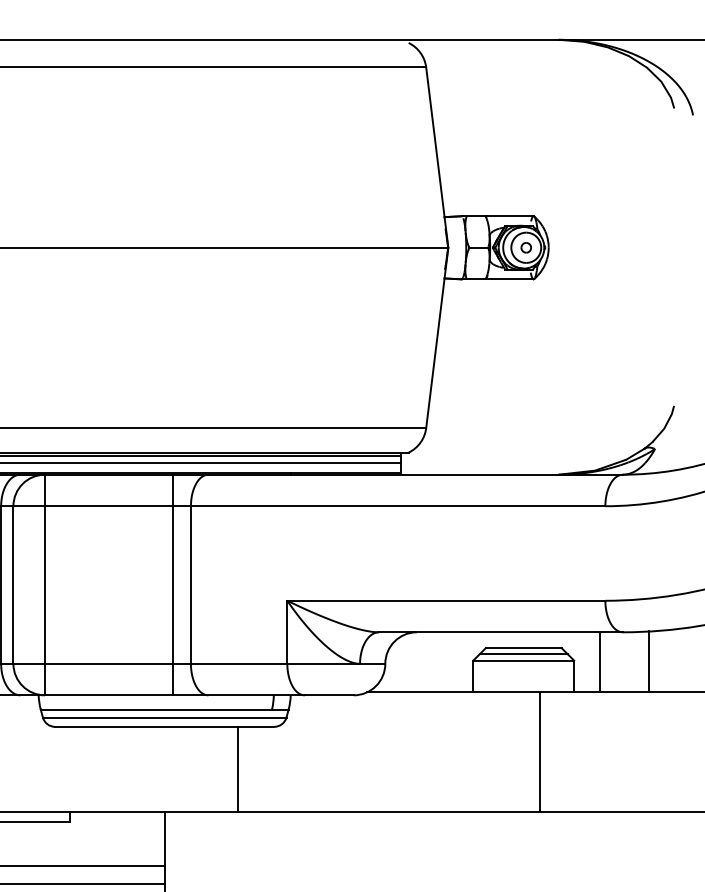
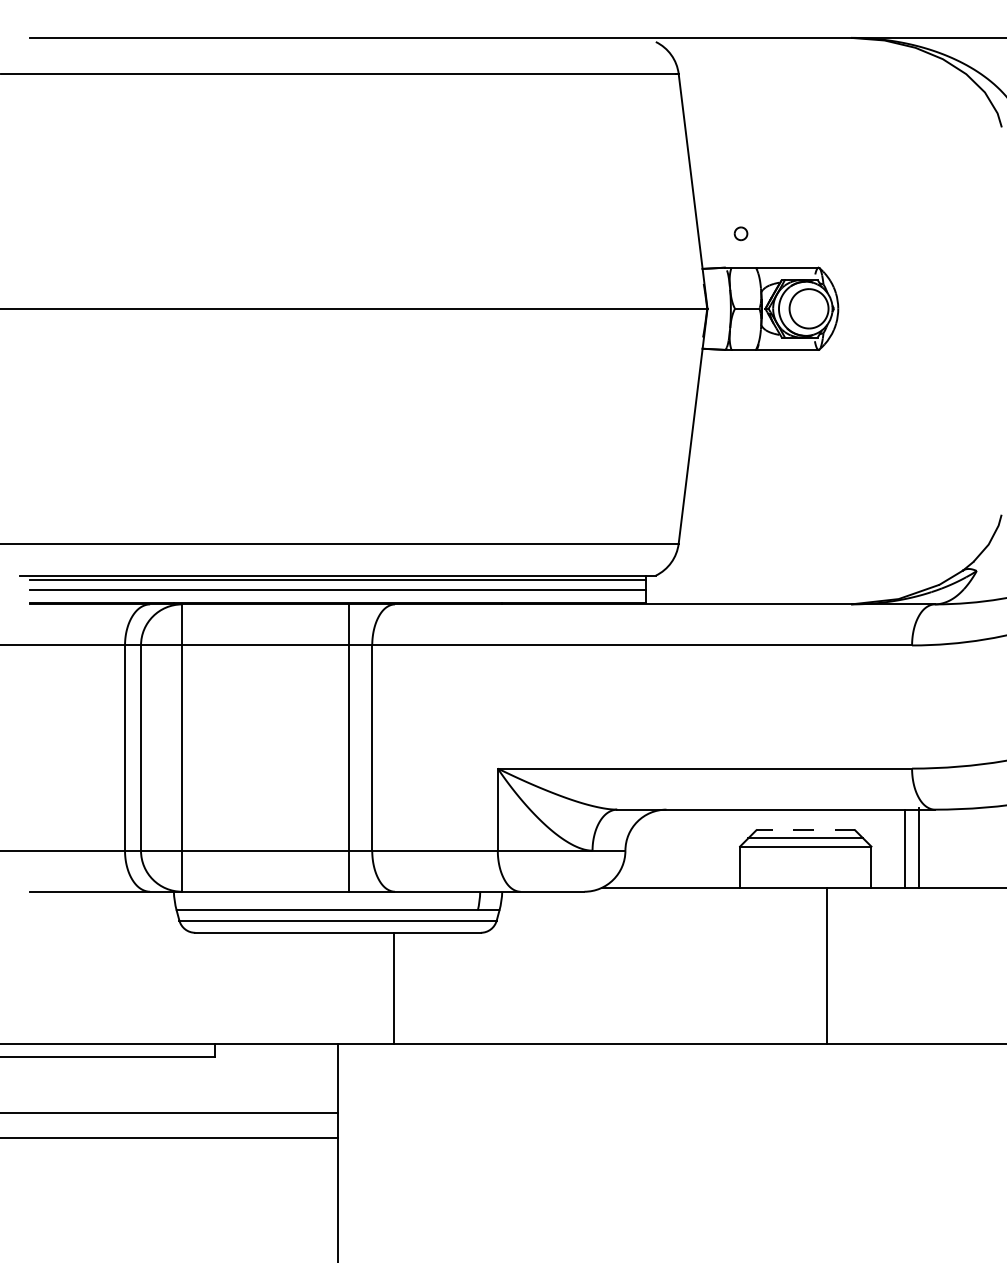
part: (525, 247) -> (740, 233), moved
line: (523, 648) -> (805, 830), solid -> dashed
line: (648, 661) -> (919, 847), moved
line: (237, 768) -> (393, 987), moved

